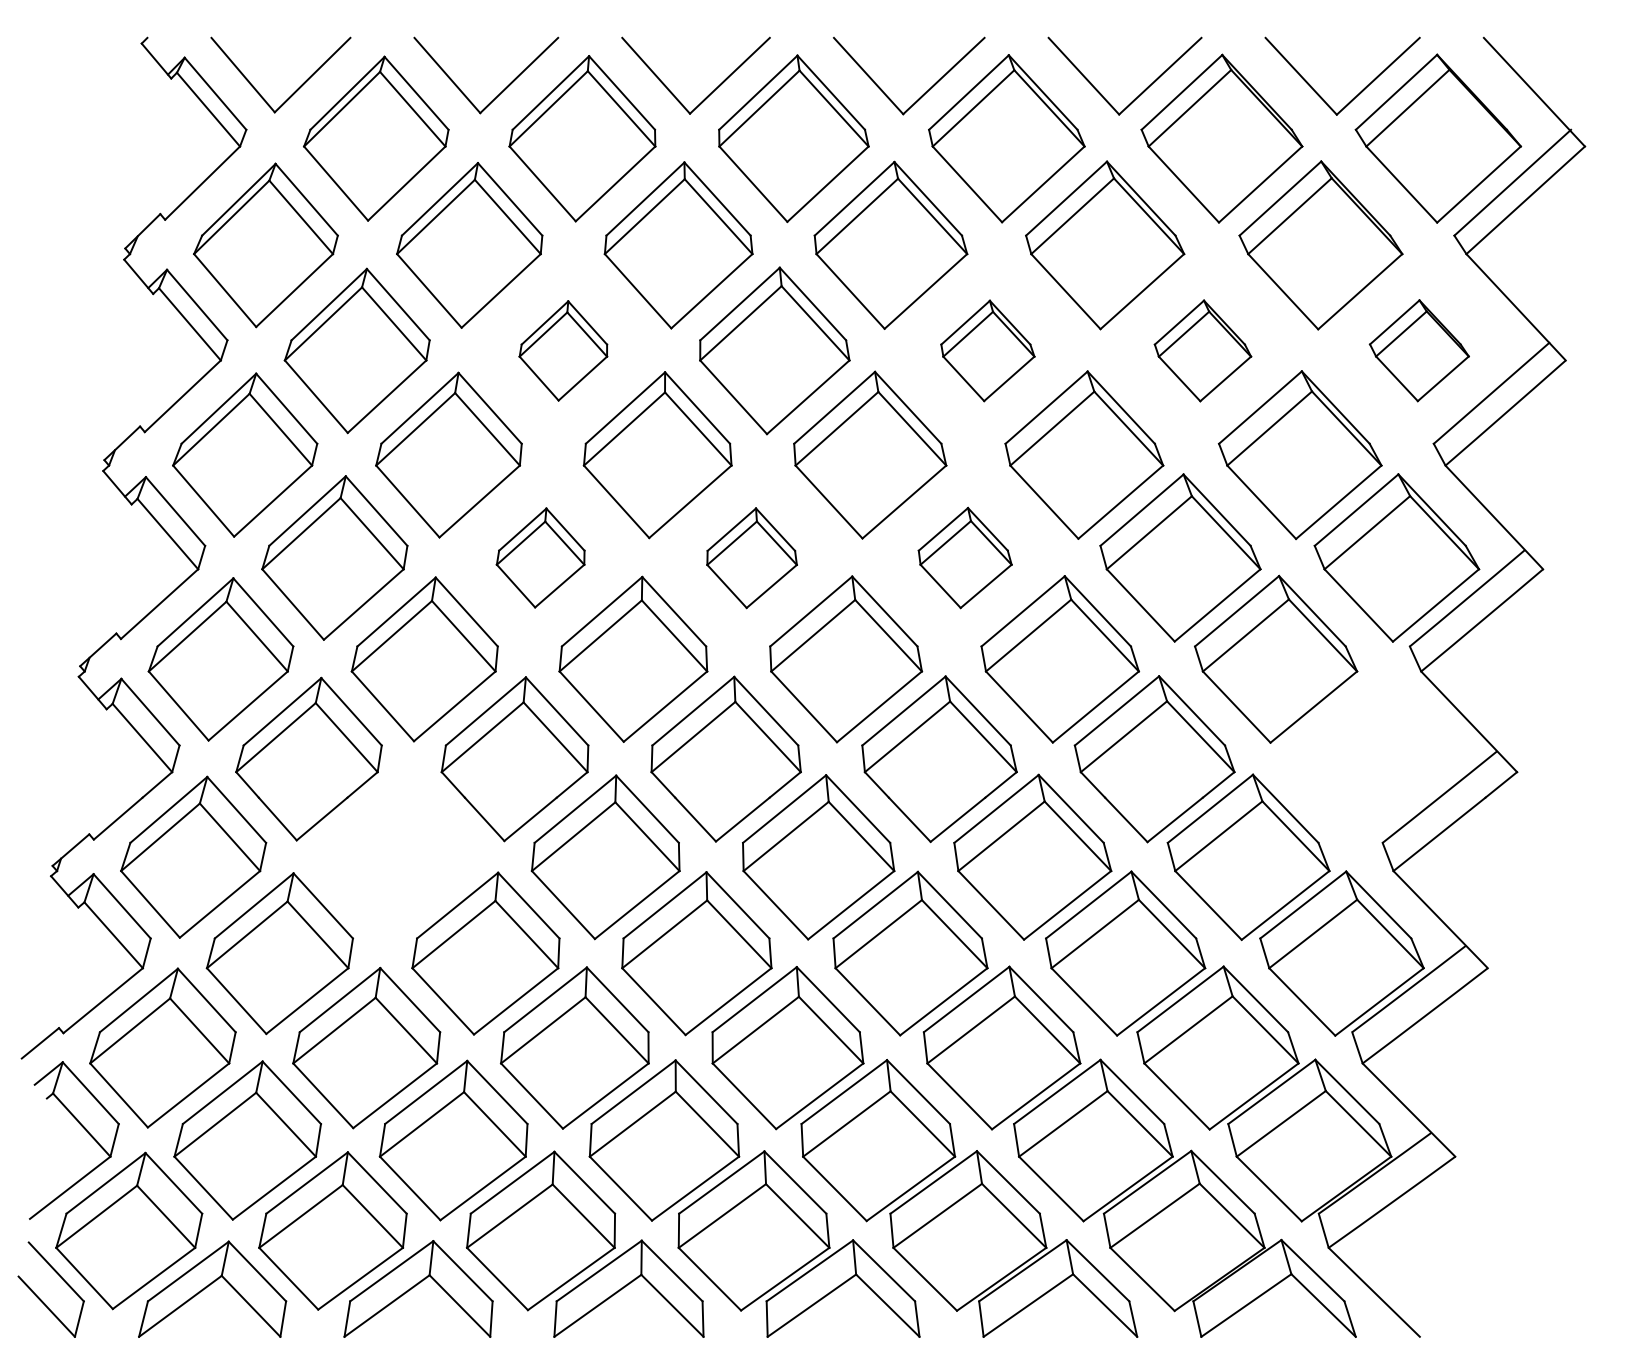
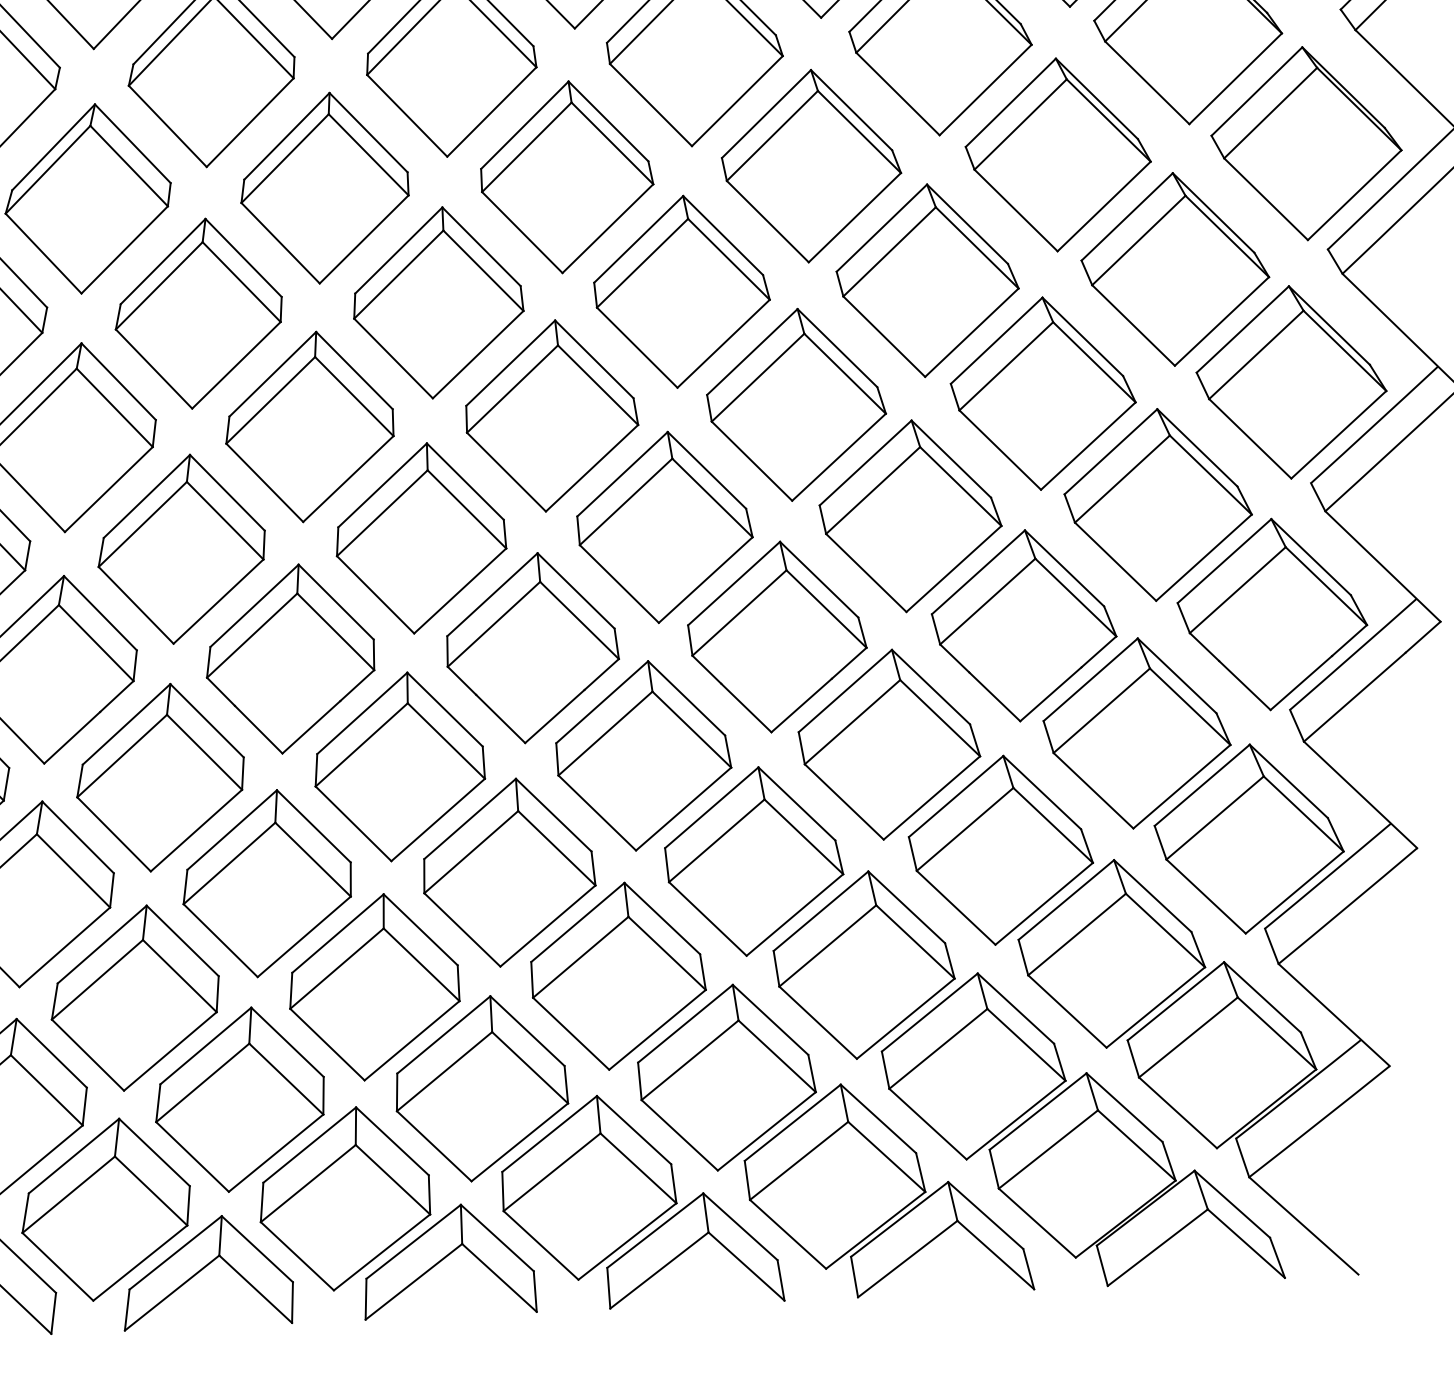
part: (563, 350) -> (324, 187), size x1.67
part: (987, 350) -> (811, 165), size x1.67
part: (1202, 350) -> (1057, 154), size x1.67
part: (1419, 350) -> (1306, 143), size x1.67
part: (540, 557) -> (309, 426), size x1.67
part: (964, 557) -> (795, 404), size x1.67
part: (751, 558) -> (551, 416), size x1.67
part: (1371, 759) -> (1272, 614), added
part: (397, 857) -> (160, 777), added

